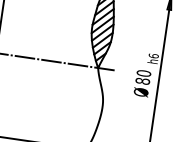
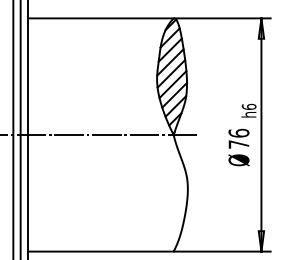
text: (143, 77) -> (238, 138), 80 -> 76

